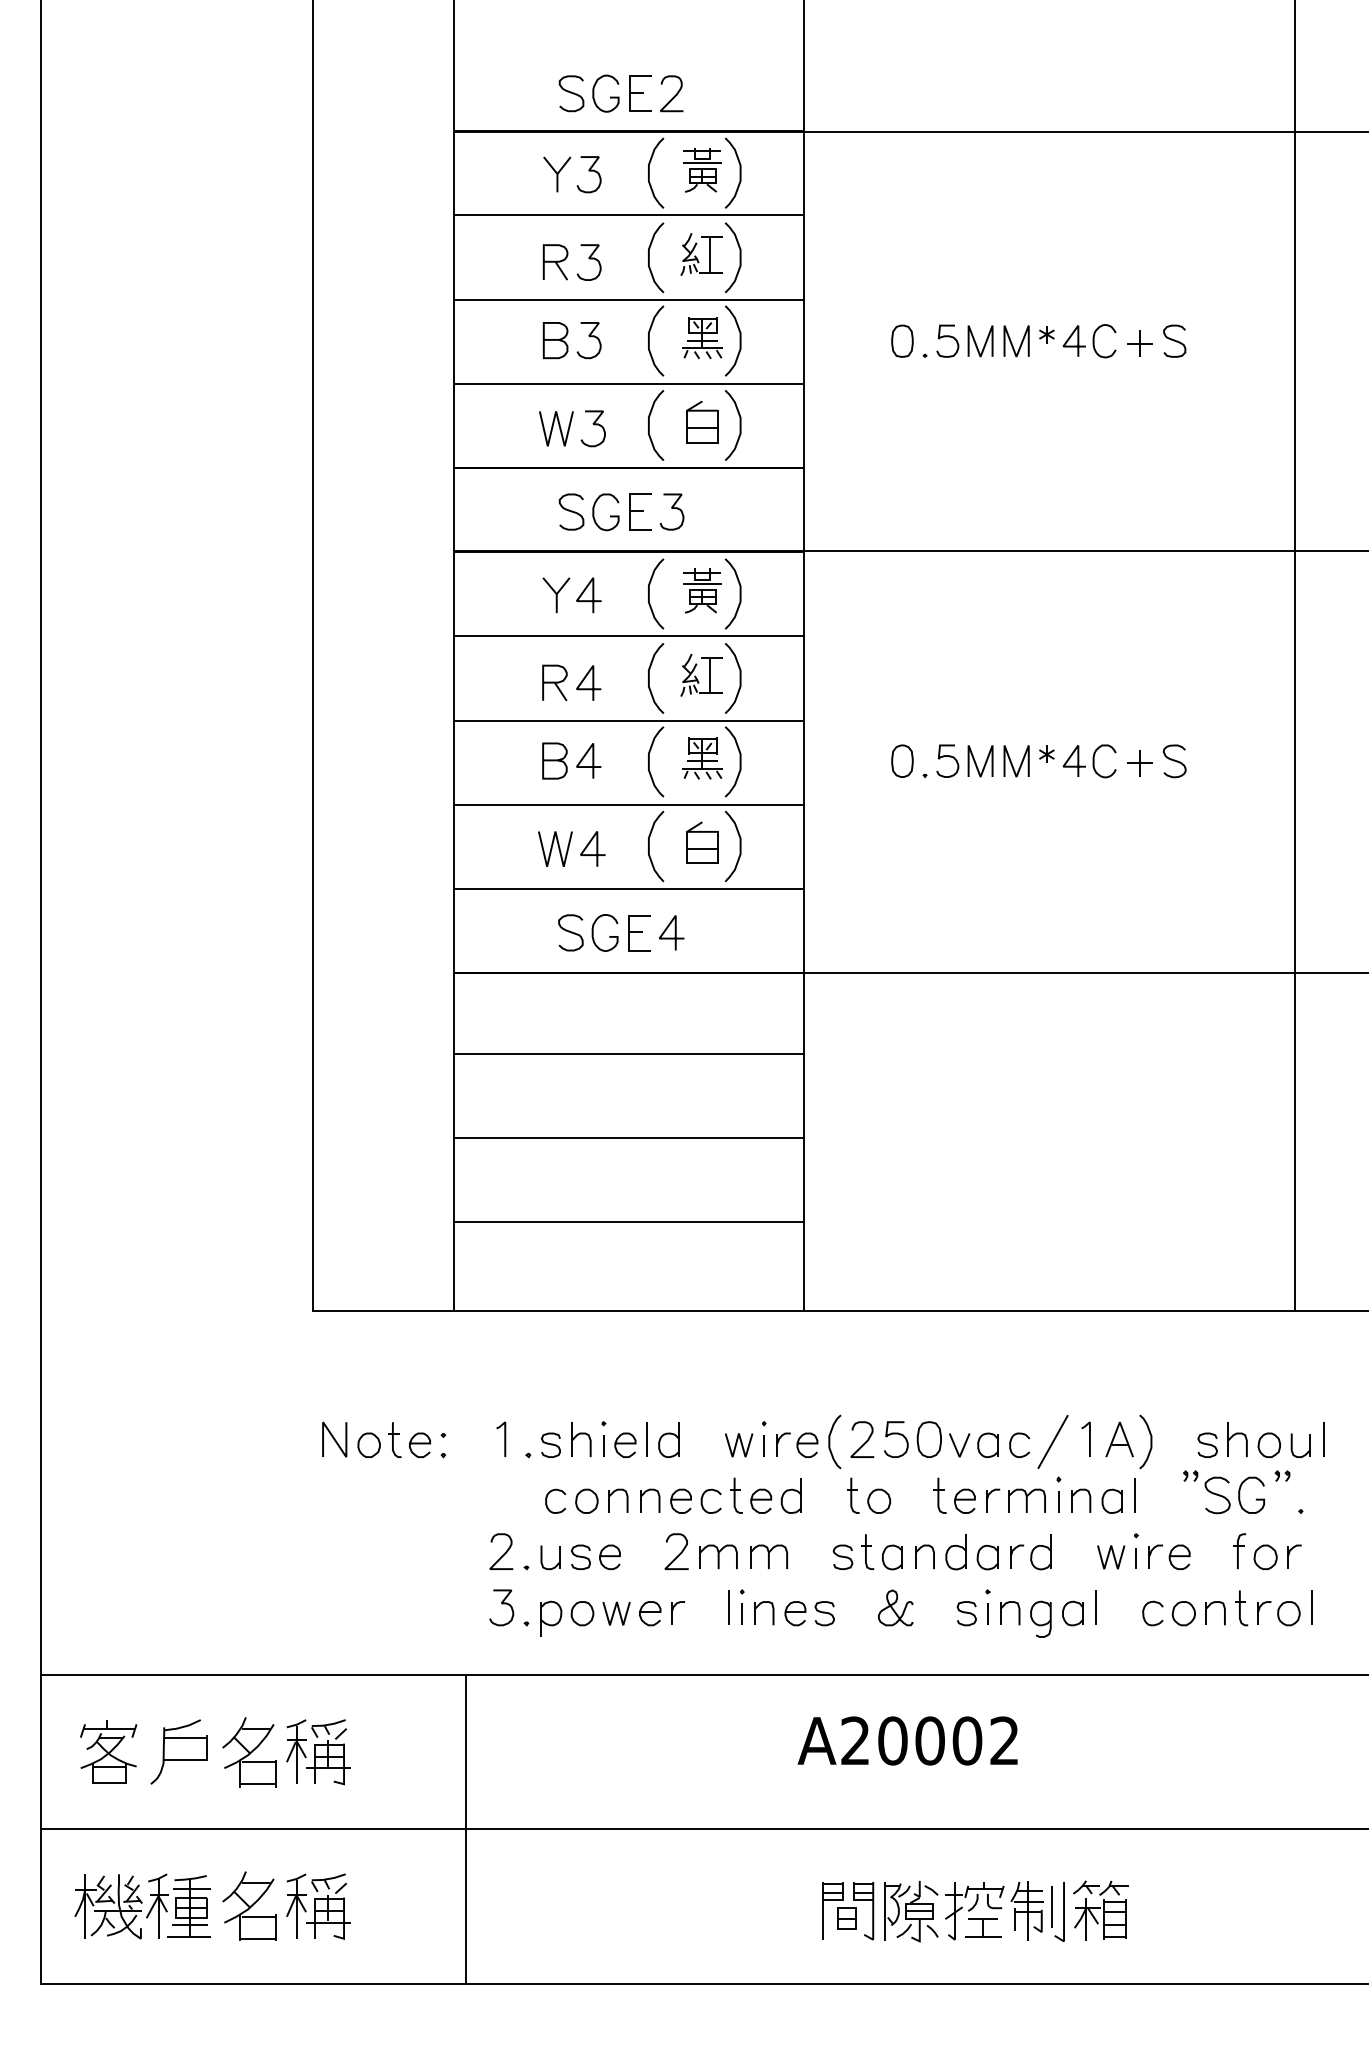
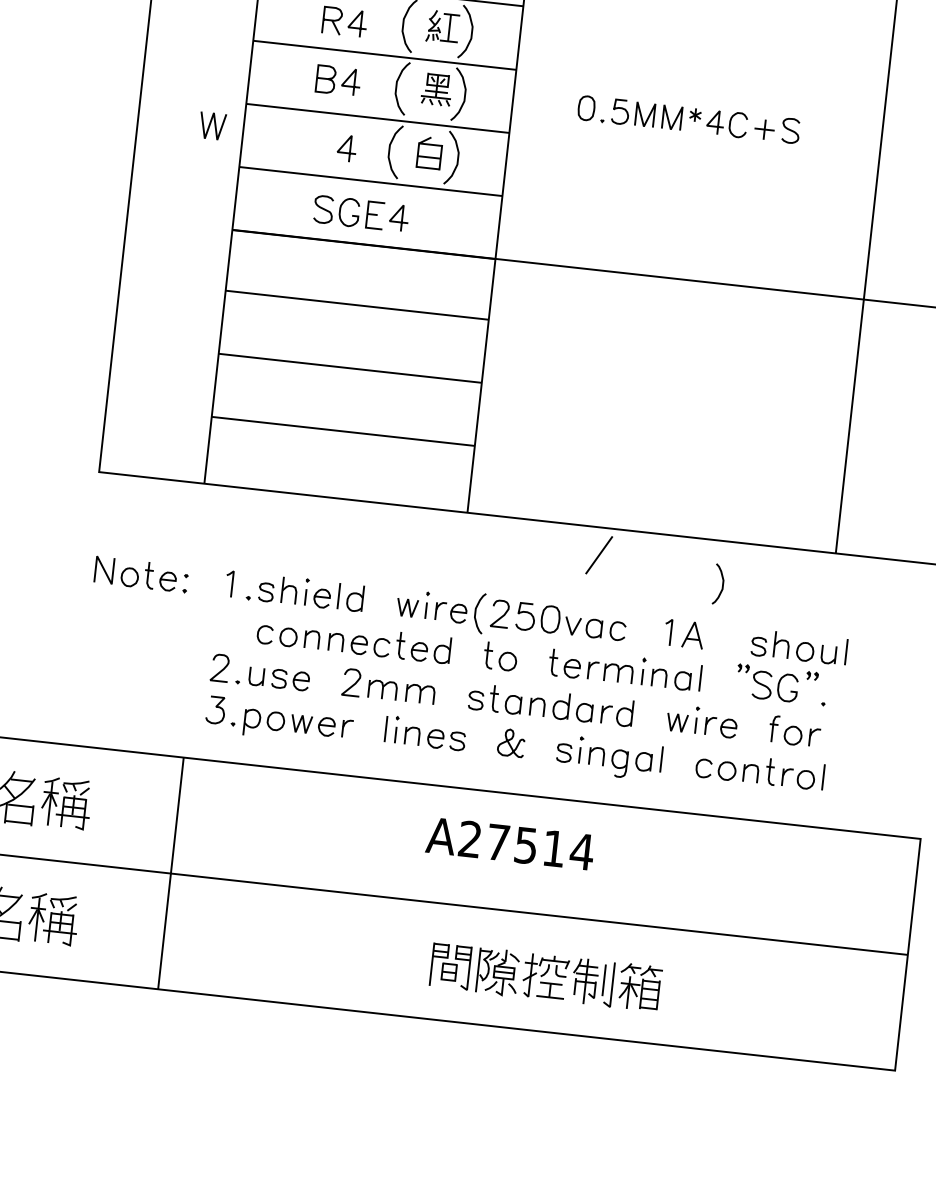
line: (552, 848) -> (210, 125), moved
line: (1052, 1441) -> (598, 554), moved
curve: (1150, 1441) -> (722, 584), moved
text: (949, 1740) -> (540, 846), A20002 -> A27514

